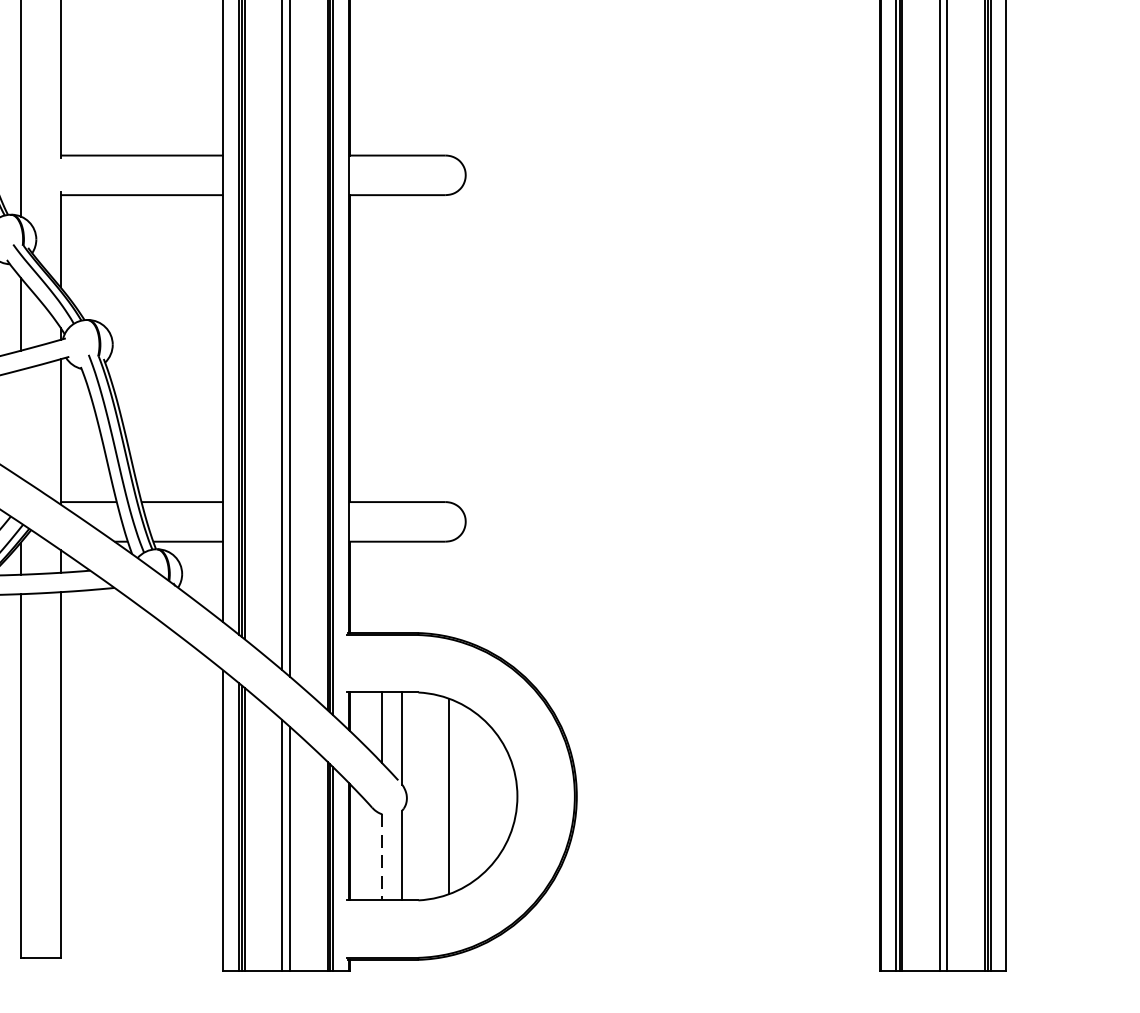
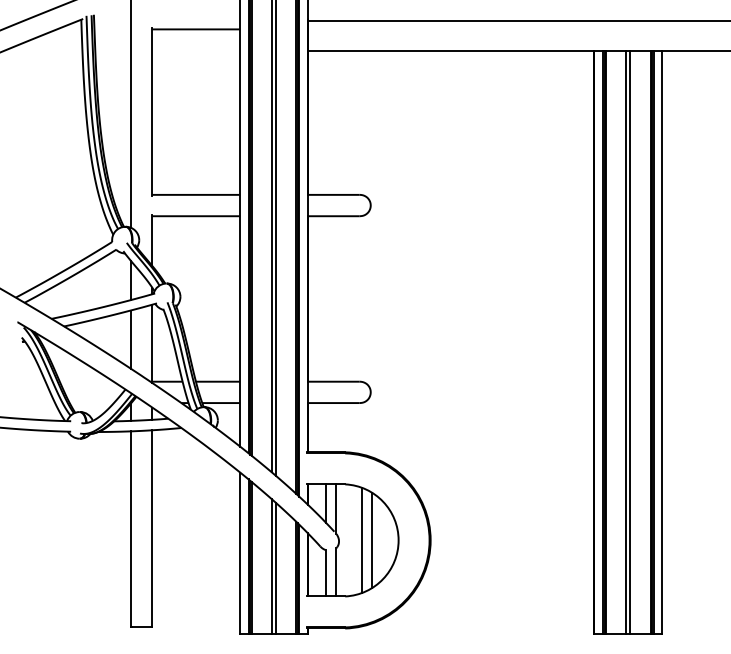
line: (20, 423) -> (130, 339), added
line: (468, 794) -> (372, 539), added
line: (381, 857) -> (325, 573), dashed -> solid

